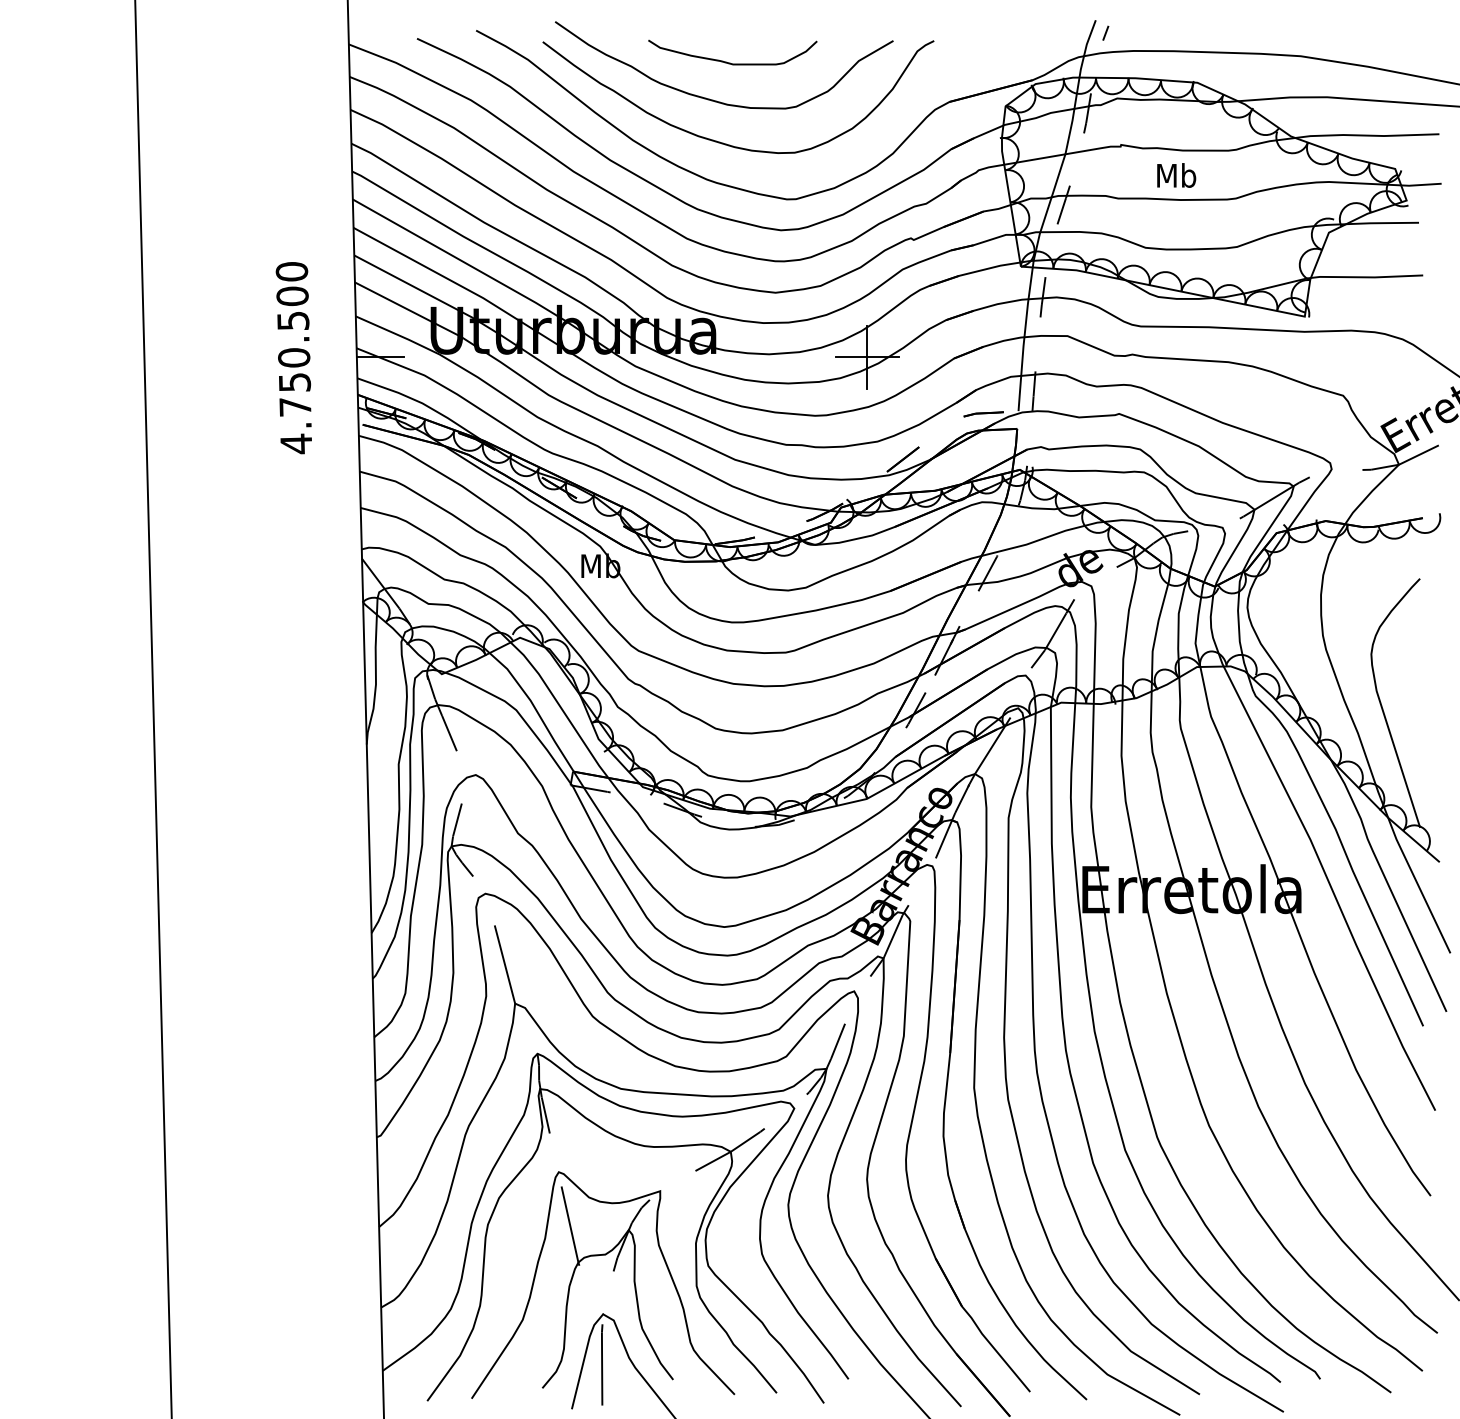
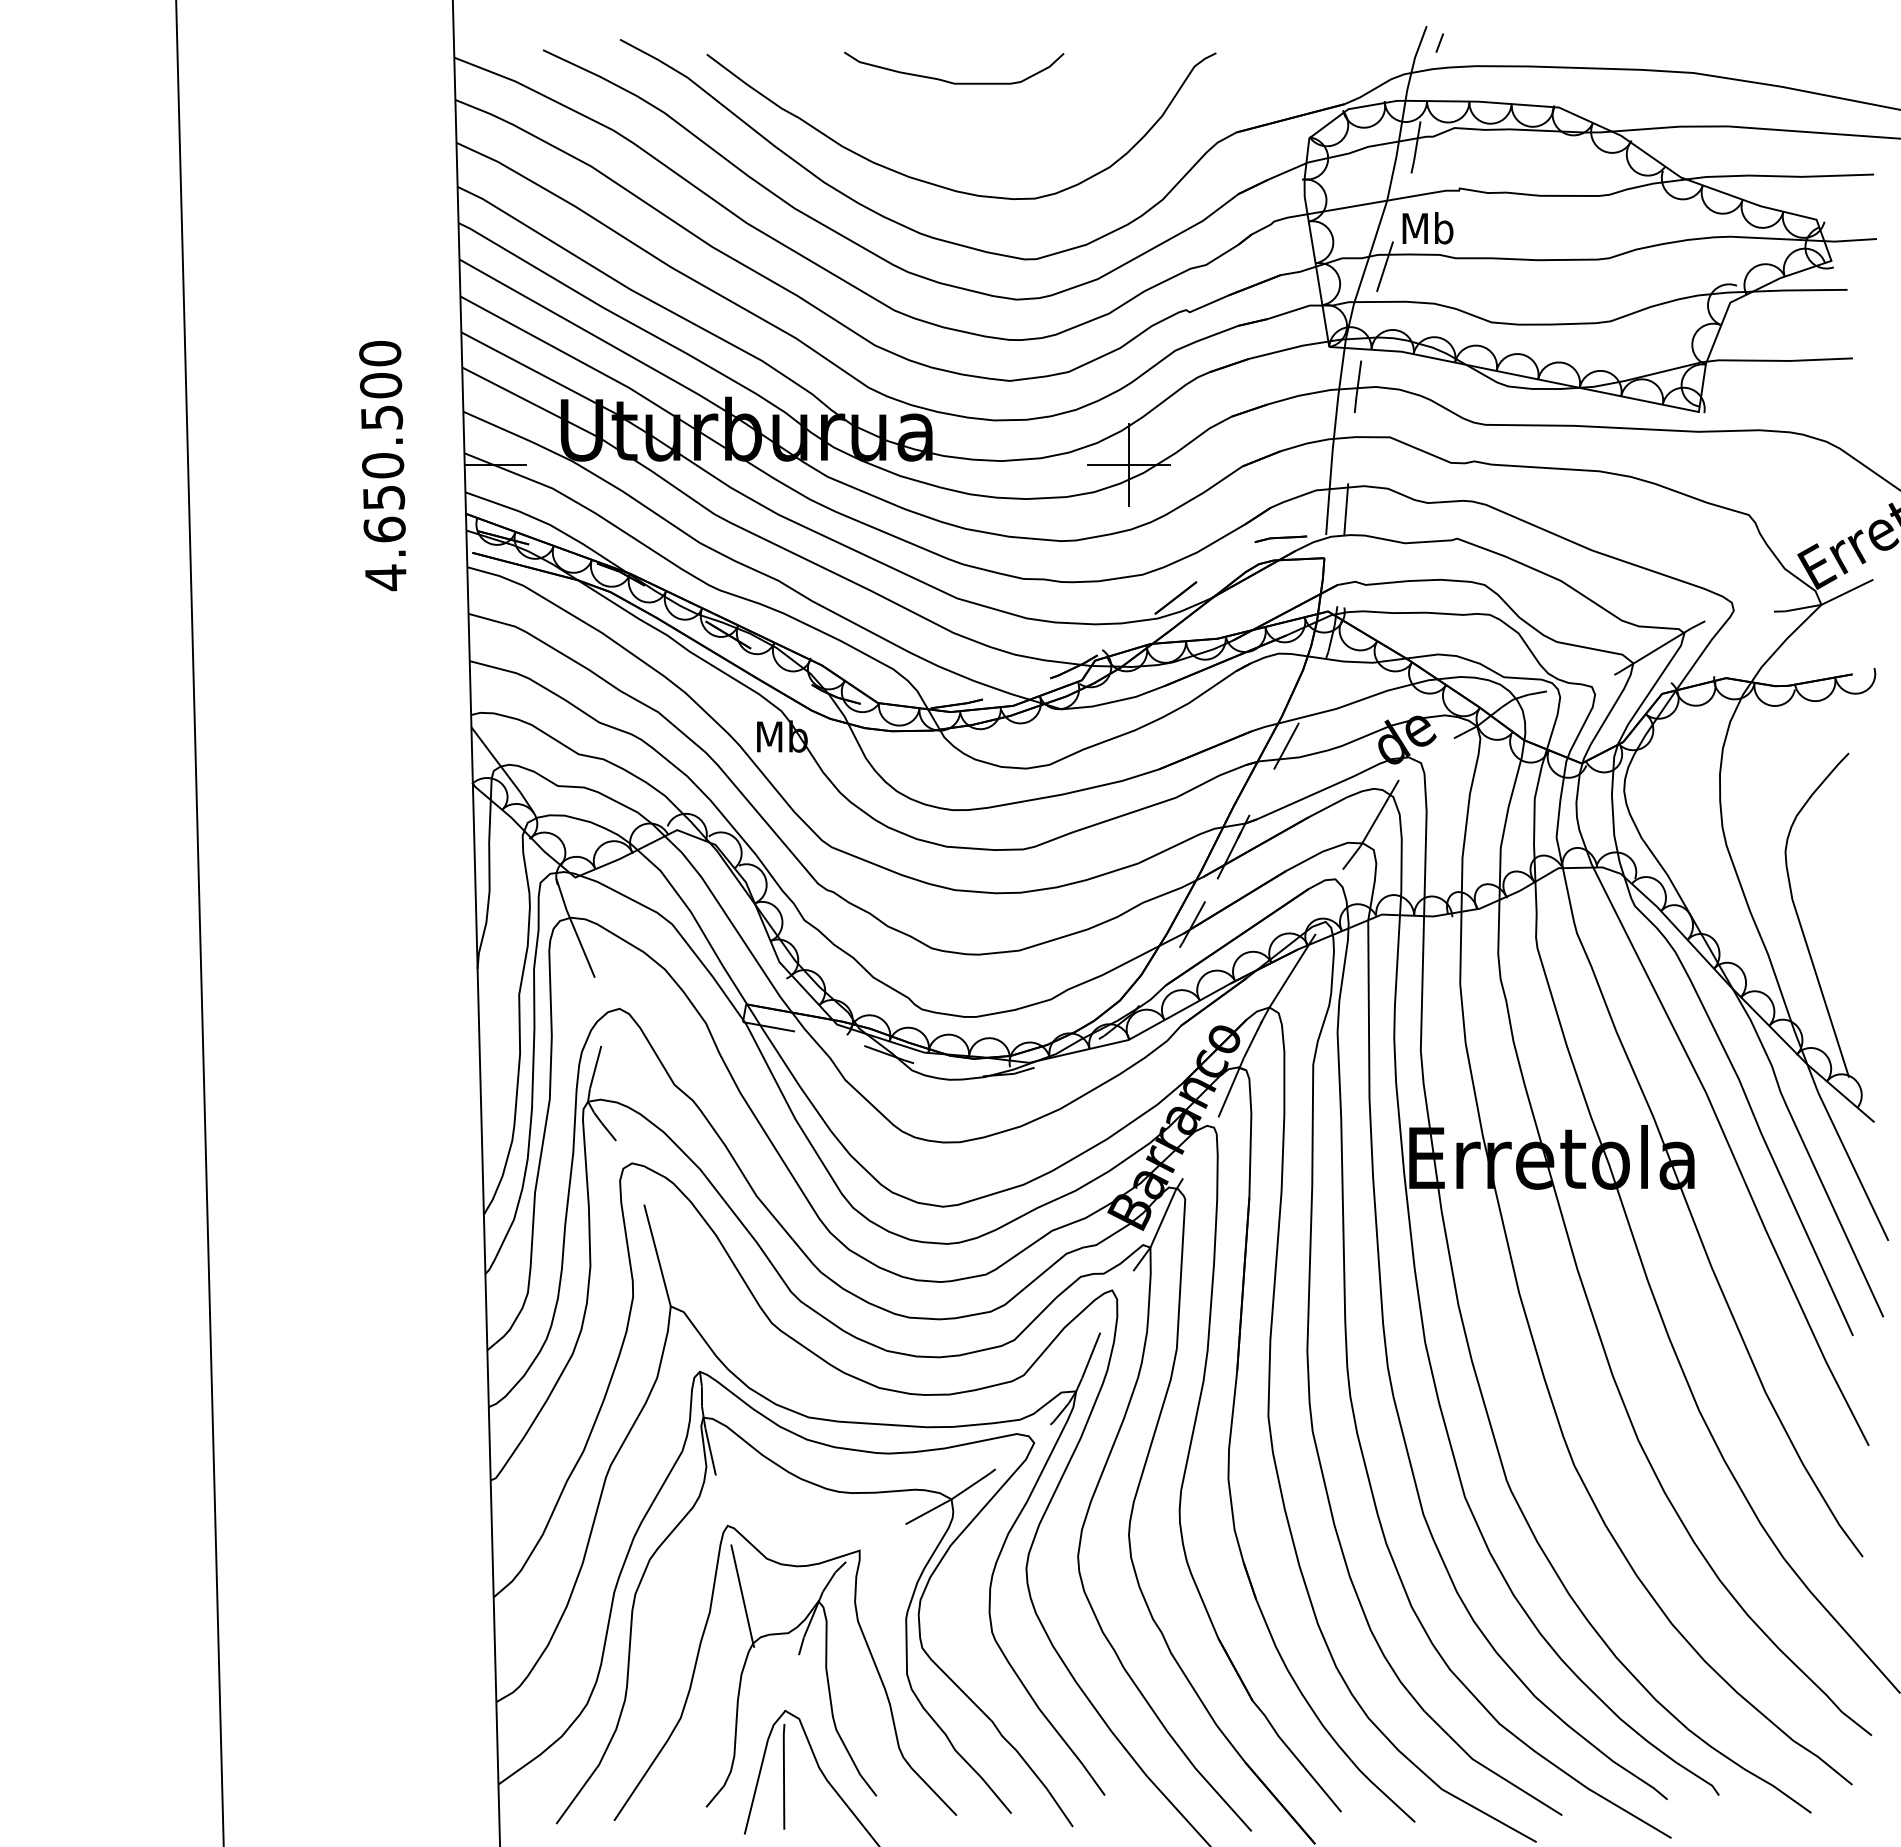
curve: (715, 100) -> (931, 130), removed
text: (1176, 175) -> (1427, 228), moved
text: (295, 406) -> (384, 529), 4.750.500 -> 4.650.500

